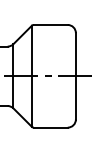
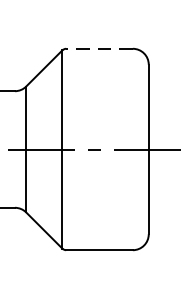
line: (50, 24) -> (98, 47), solid -> dashed

